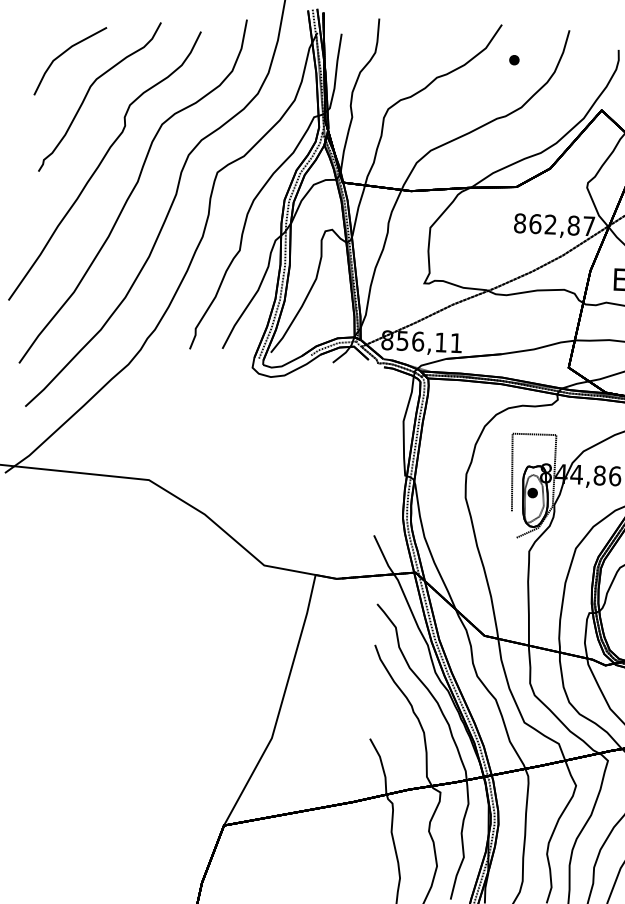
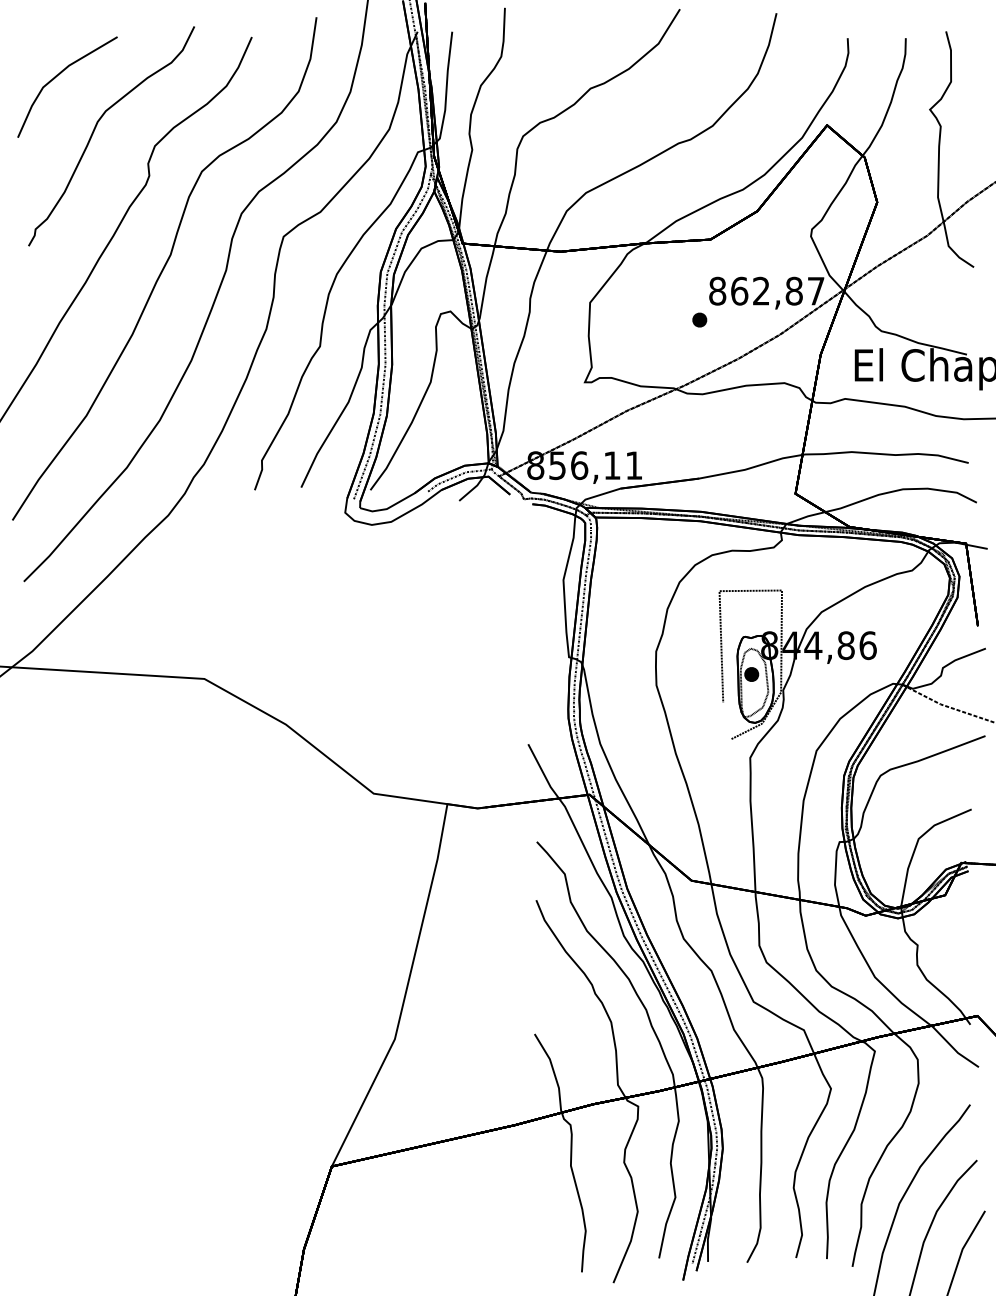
part: (514, 59) -> (699, 319), moved

